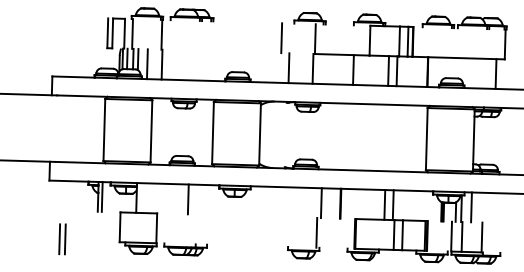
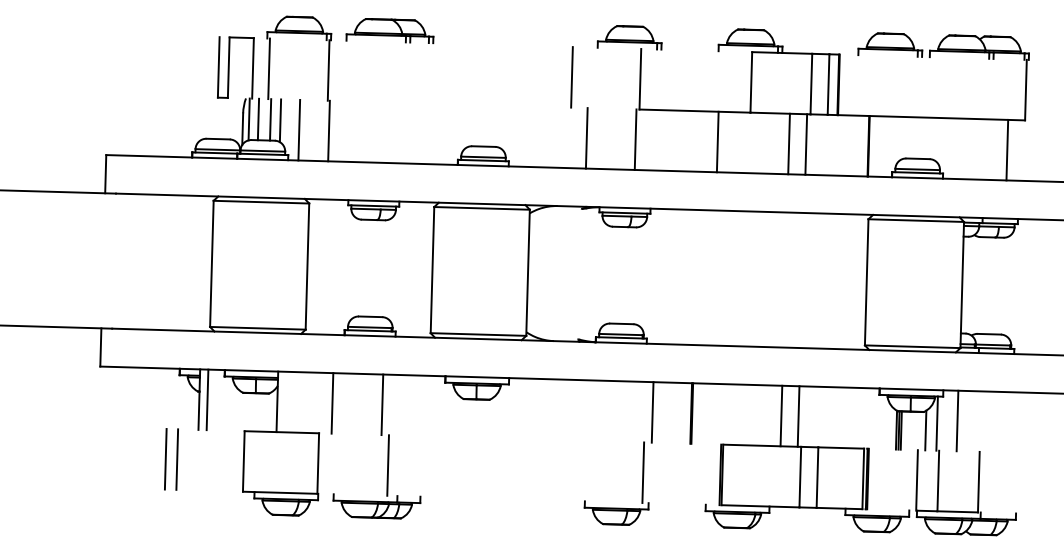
line: (163, 198) -> (331, 402), added
line: (190, 229) -> (386, 465), added
part: (62, 239) -> (171, 459), moved

